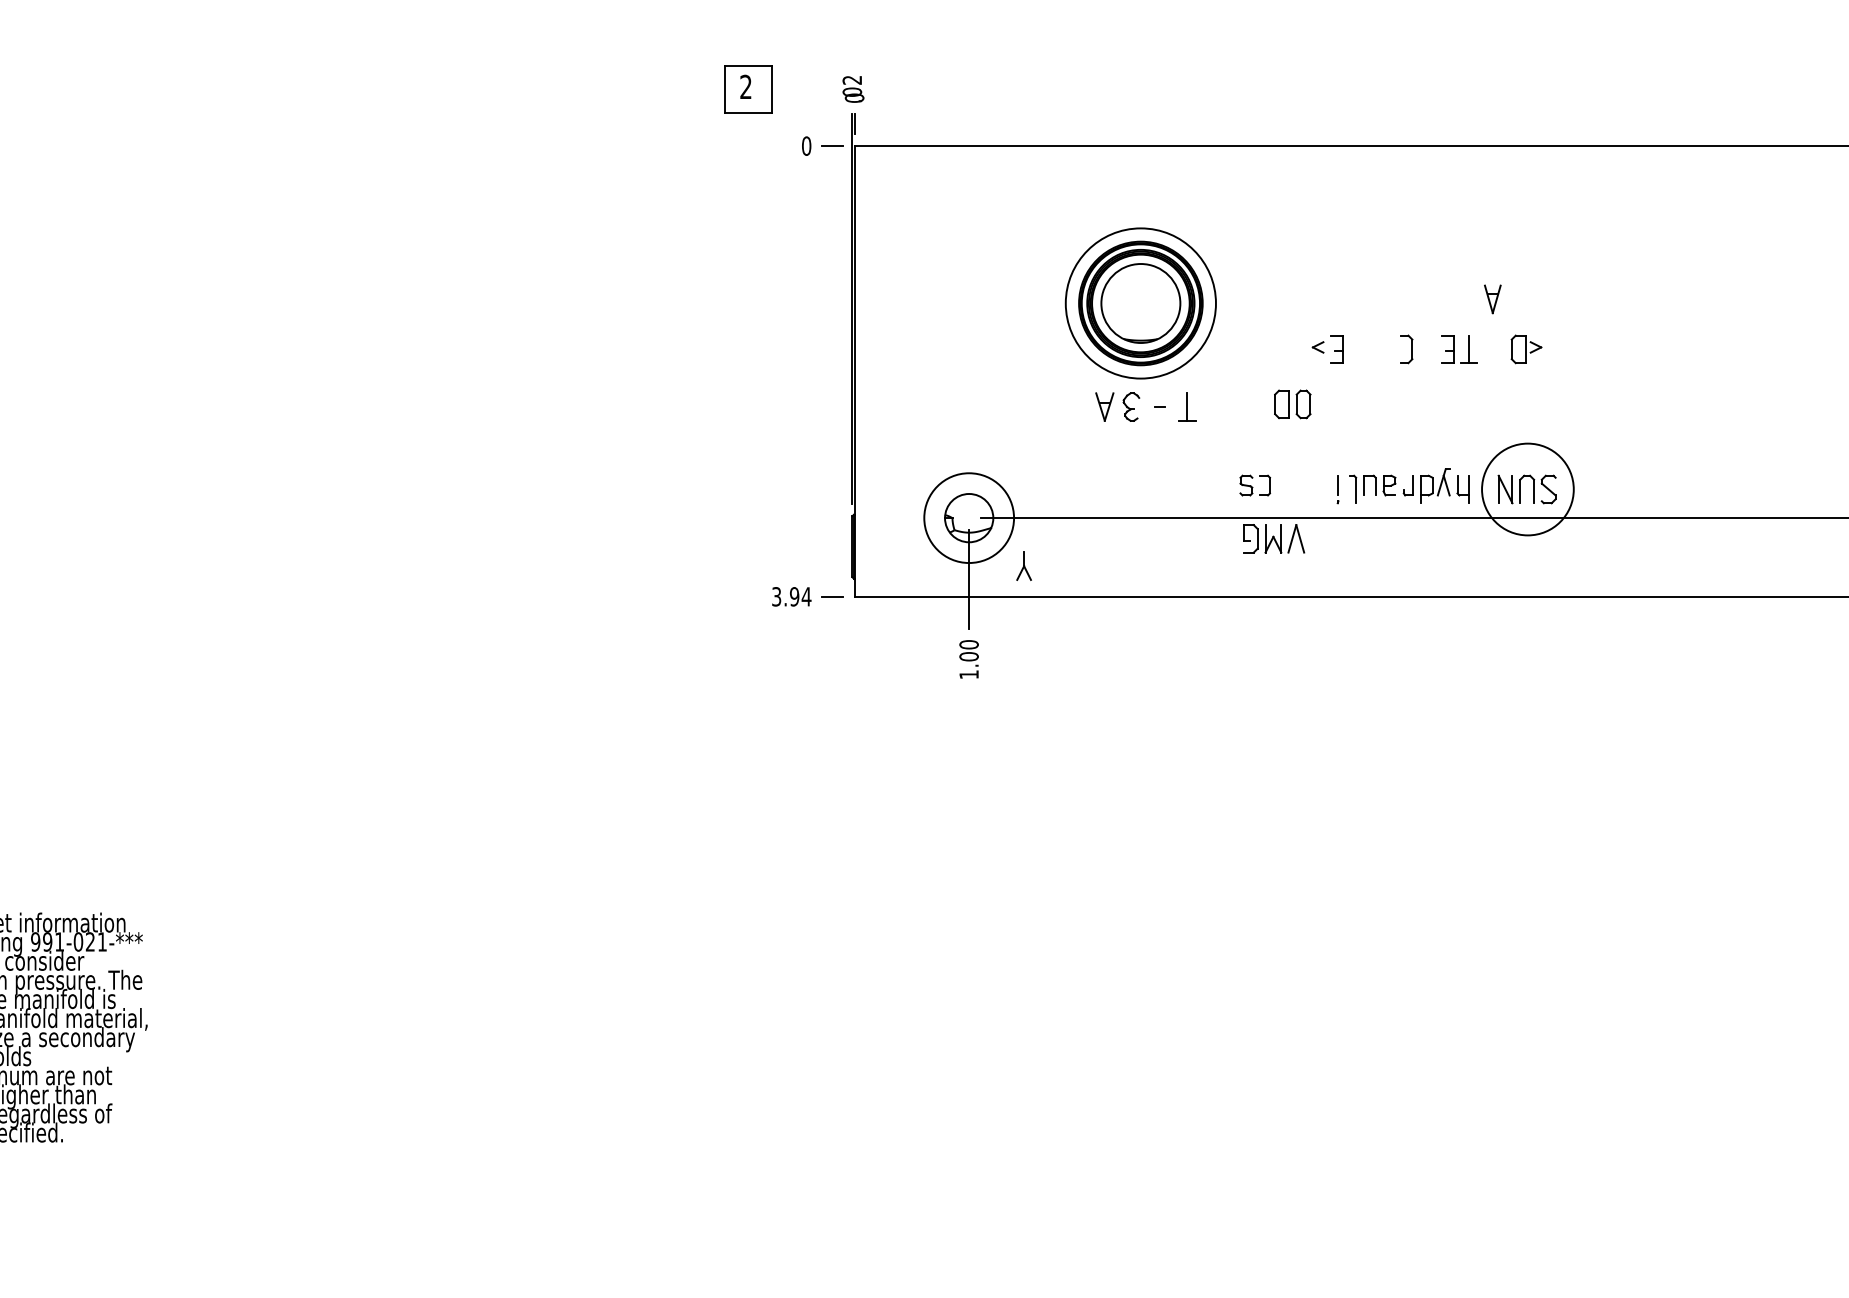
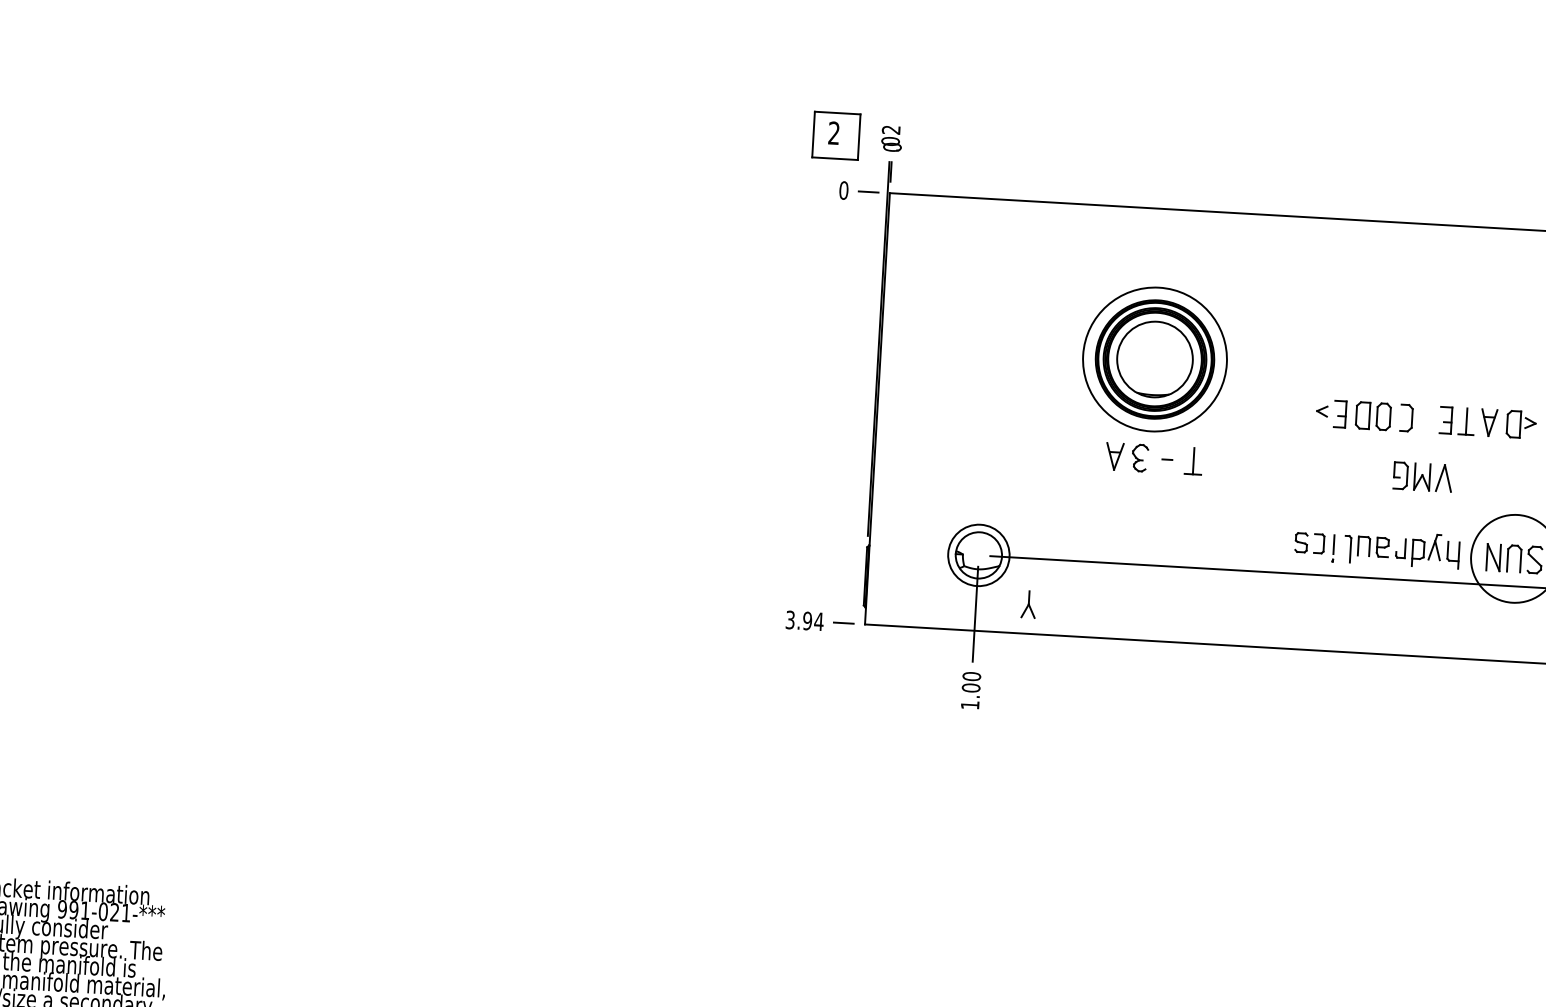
part: (748, 89) -> (836, 135), moved
part: (1492, 299) -> (1488, 422), moved
part: (1292, 404) -> (1373, 416), moved
part: (1255, 485) -> (1310, 543), moved
circle: (969, 518) -> (979, 555), size x0.71
part: (1274, 538) -> (1423, 476), moved

